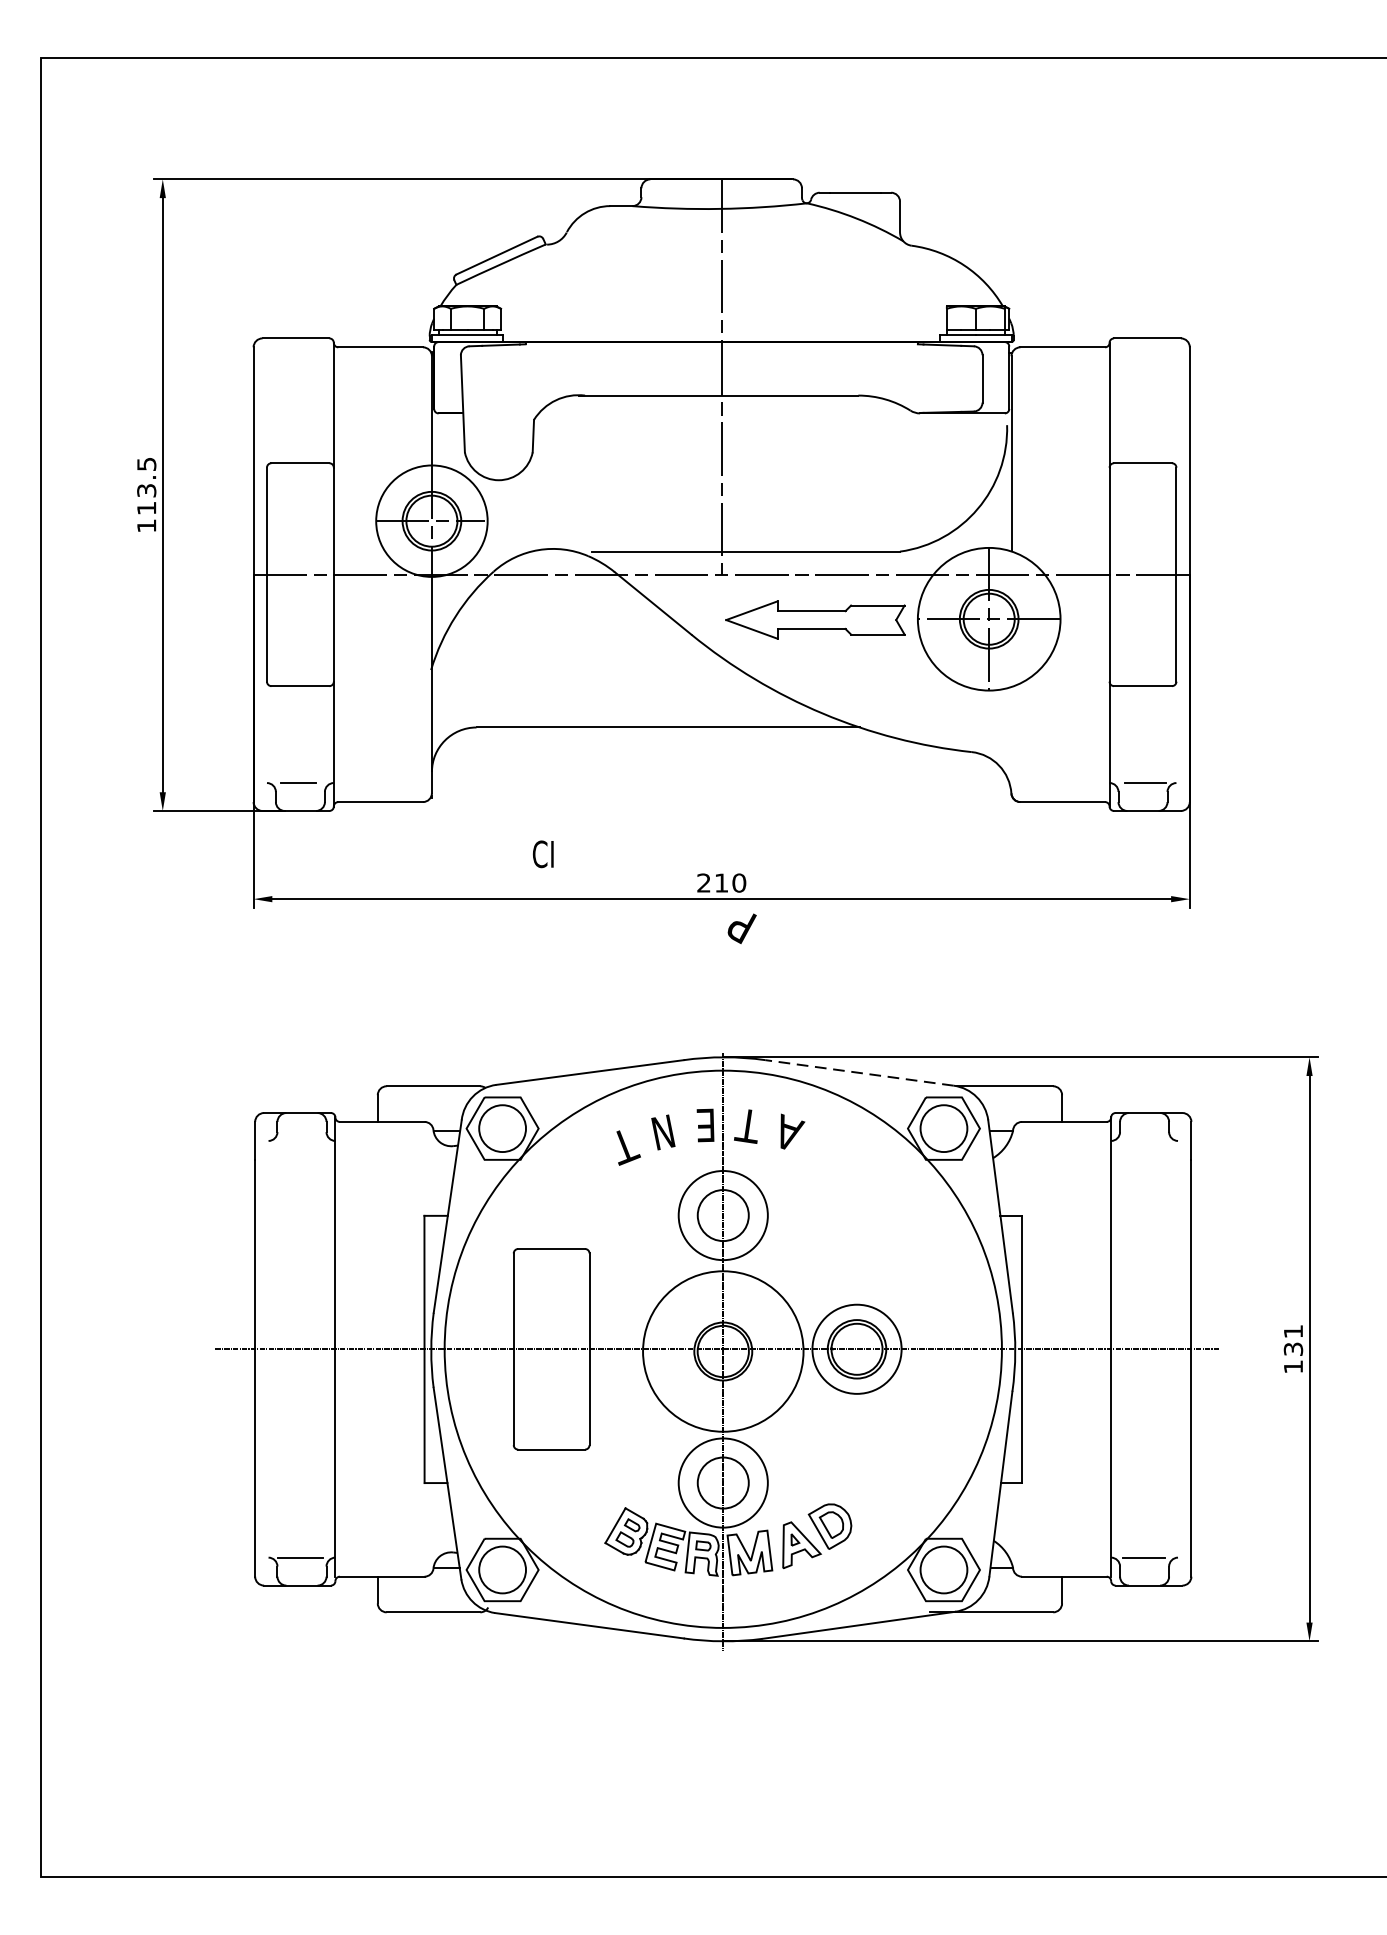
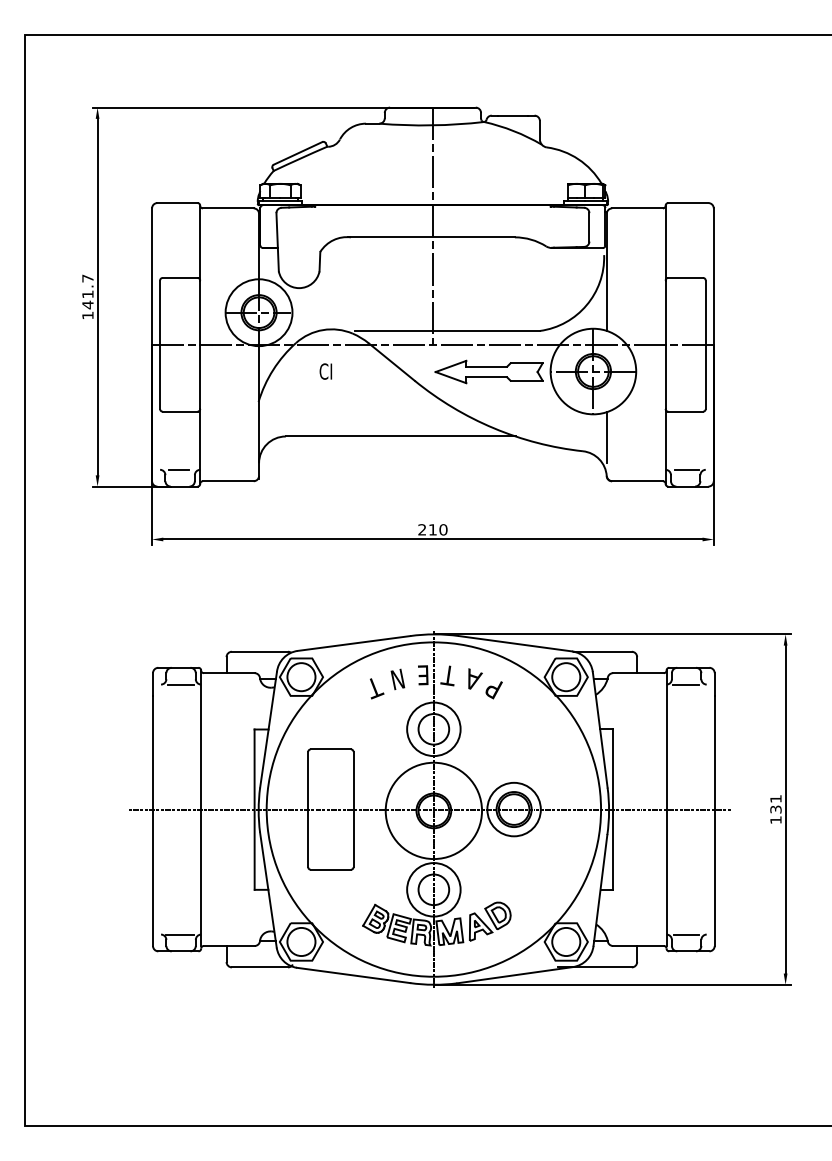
text: (145, 485) -> (87, 291), 113.5 -> 141.7
line: (1011, 729) -> (606, 437), added
text: (542, 854) -> (325, 371), moved
text: (741, 929) -> (493, 690), moved
line: (859, 1072) -> (515, 643), dashed -> solid
line: (300, 1140) -> (180, 684), added
line: (1142, 1140) -> (685, 684), added

